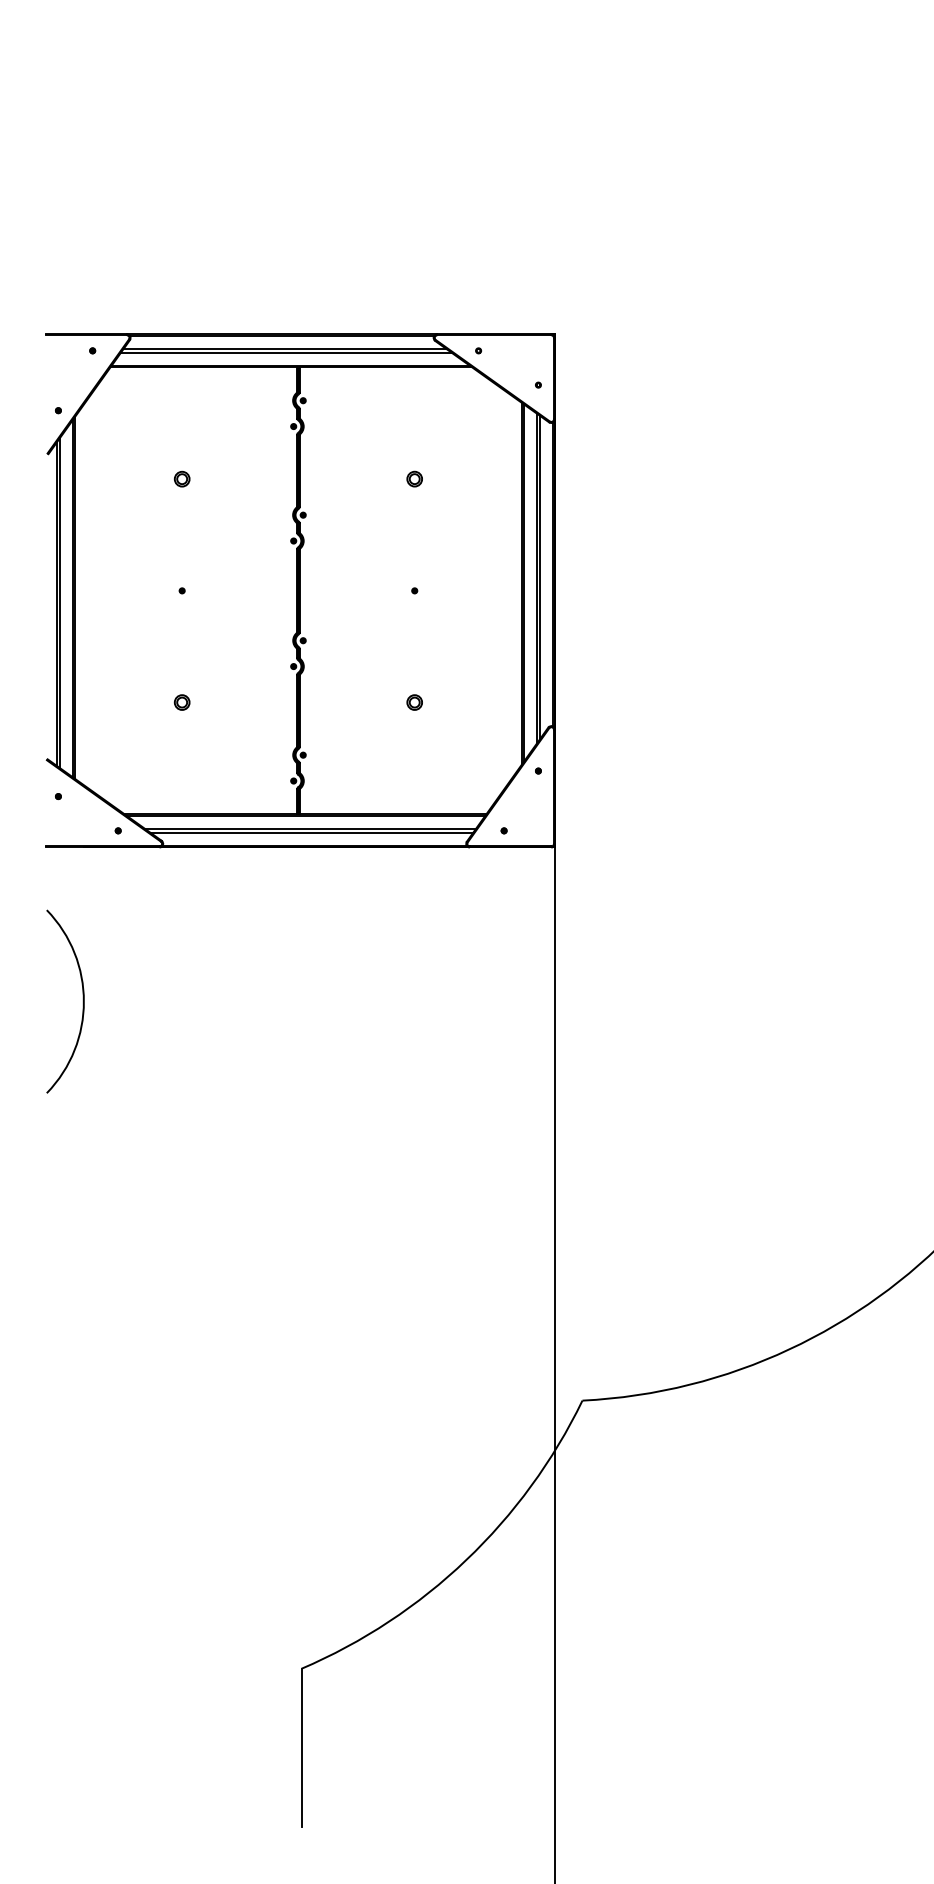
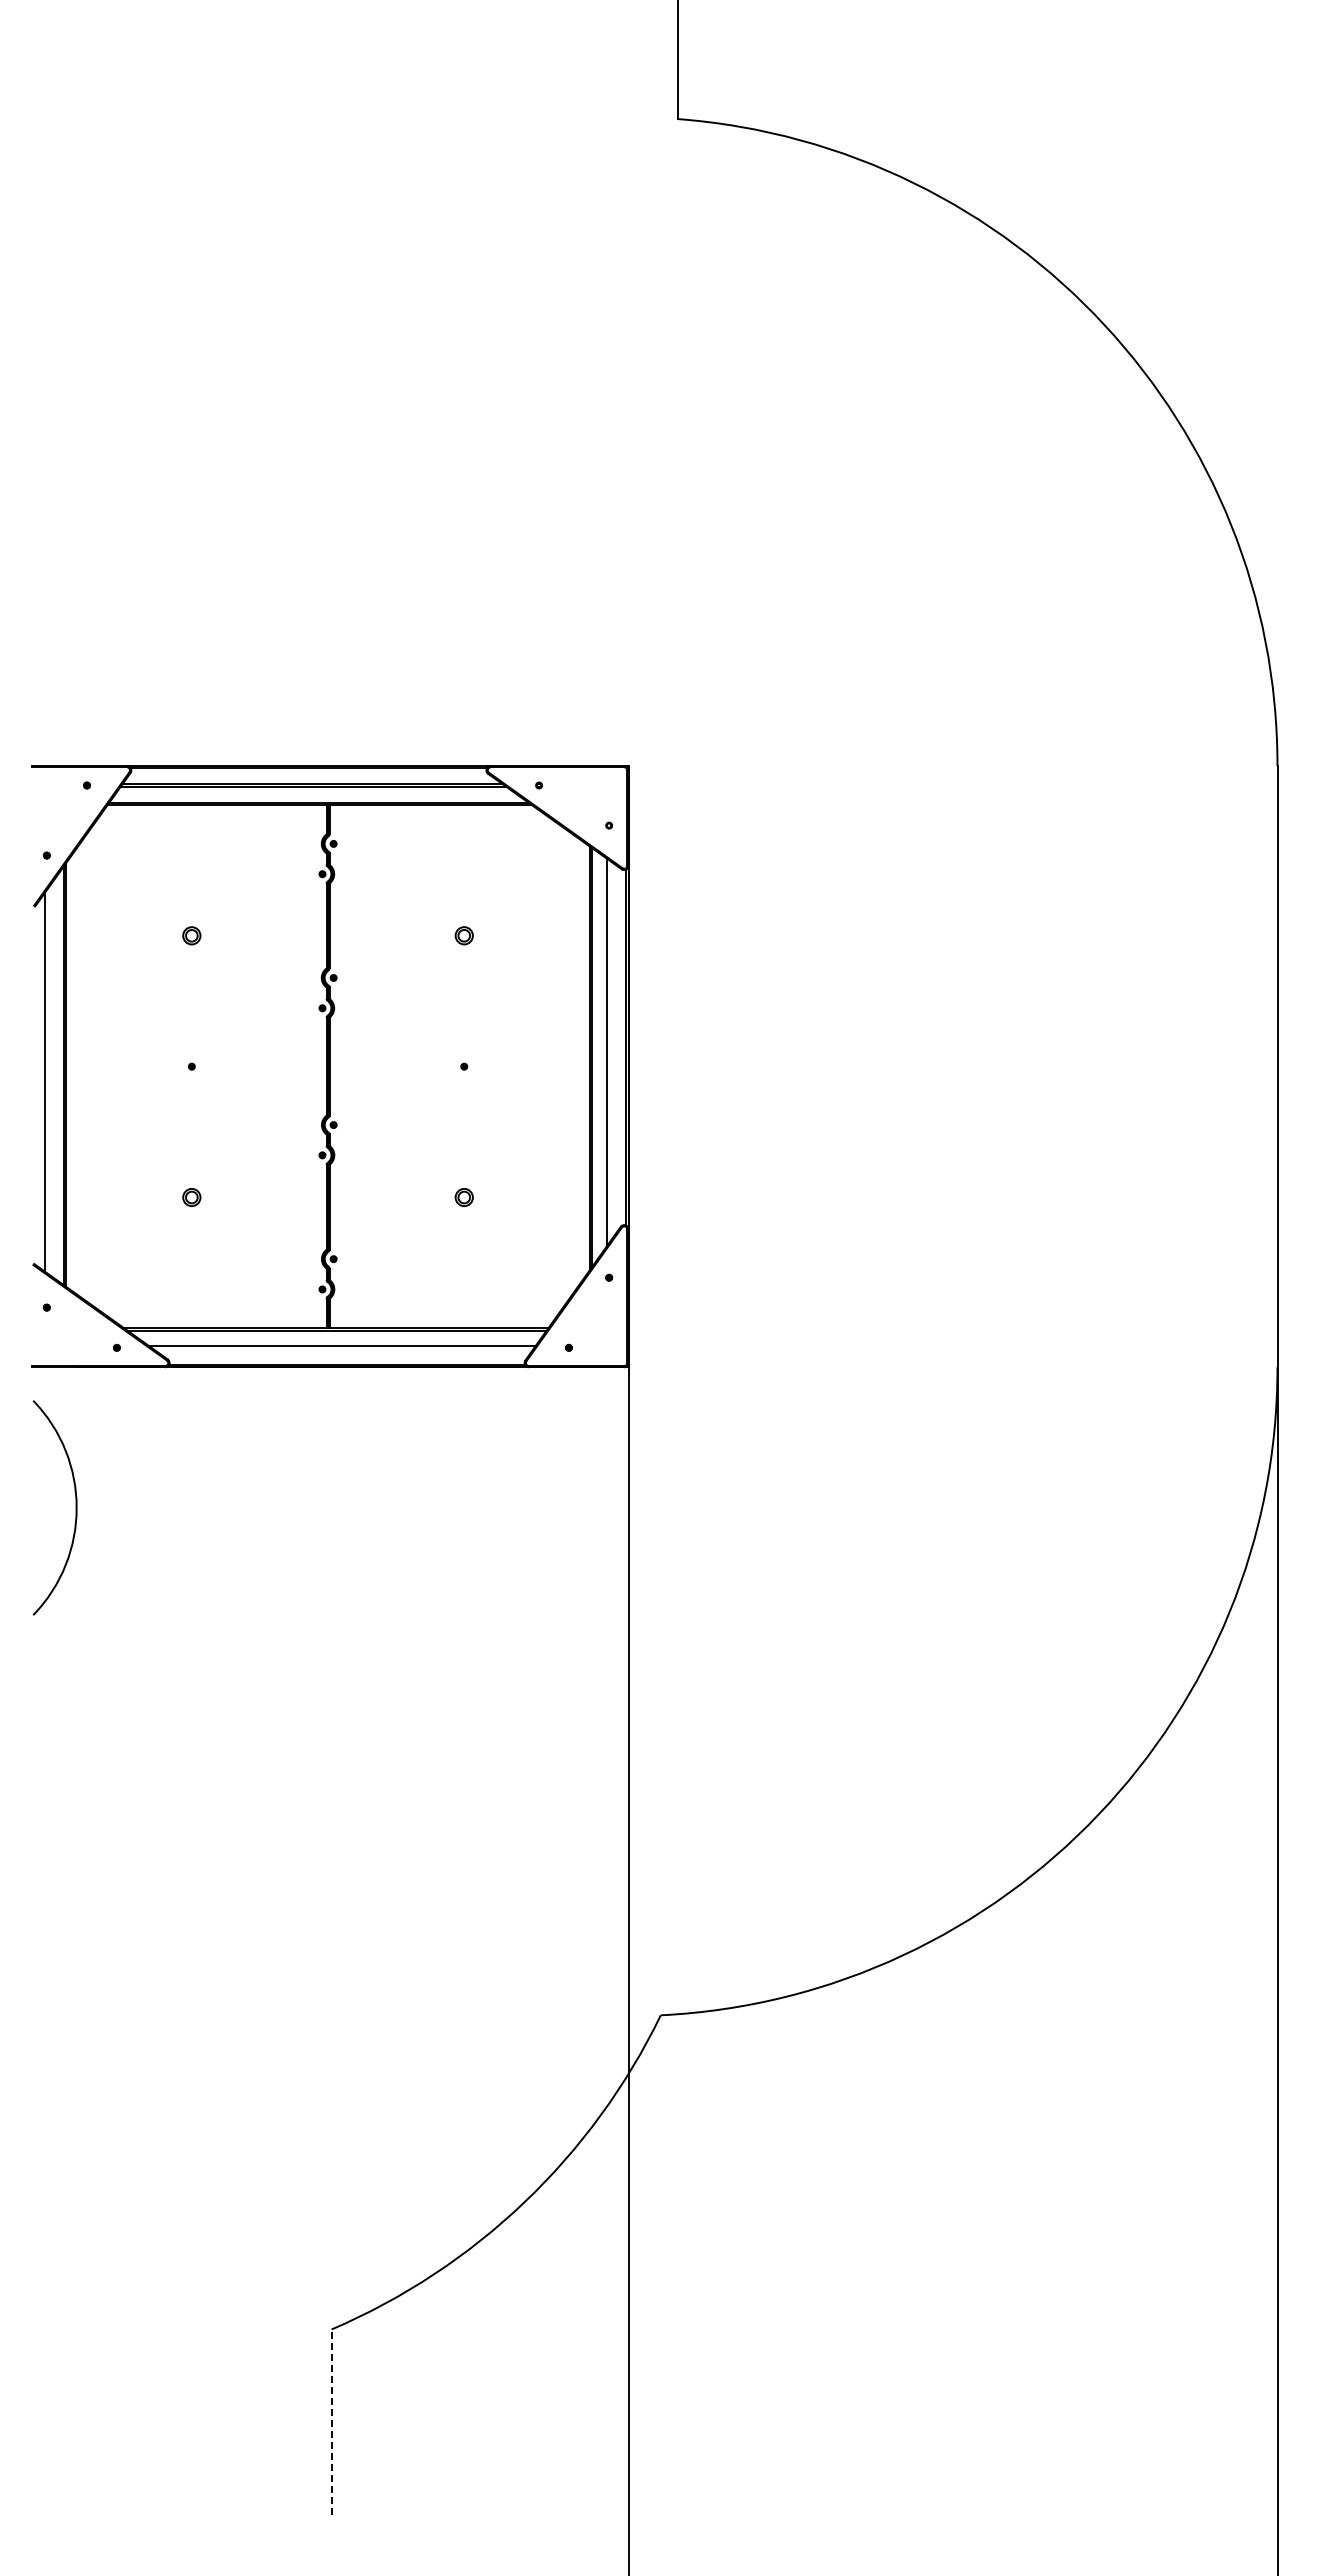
line: (540, 577) -> (611, 1050), removed
line: (59, 602) -> (48, 1080), removed
line: (311, 832) -> (343, 1349), removed
arc: (82, 1001) -> (75, 1507), moved
line: (301, 1748) -> (331, 2422), solid -> dashed

